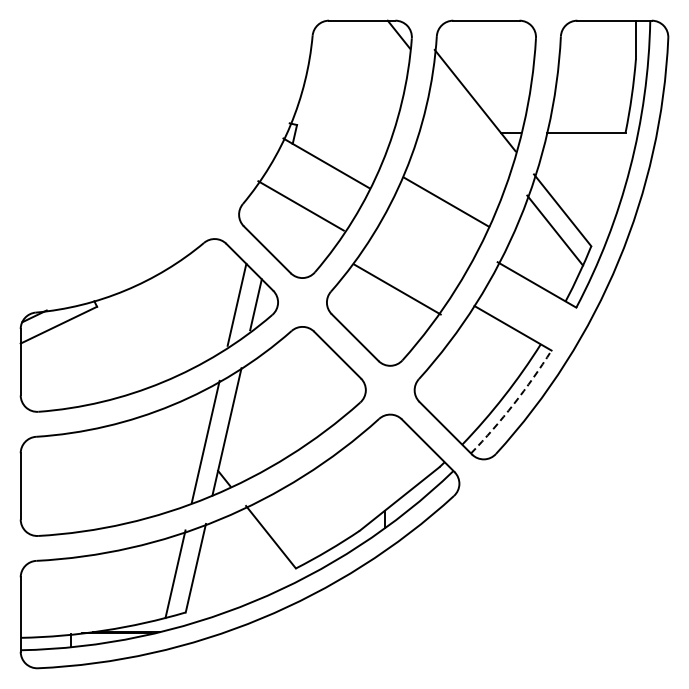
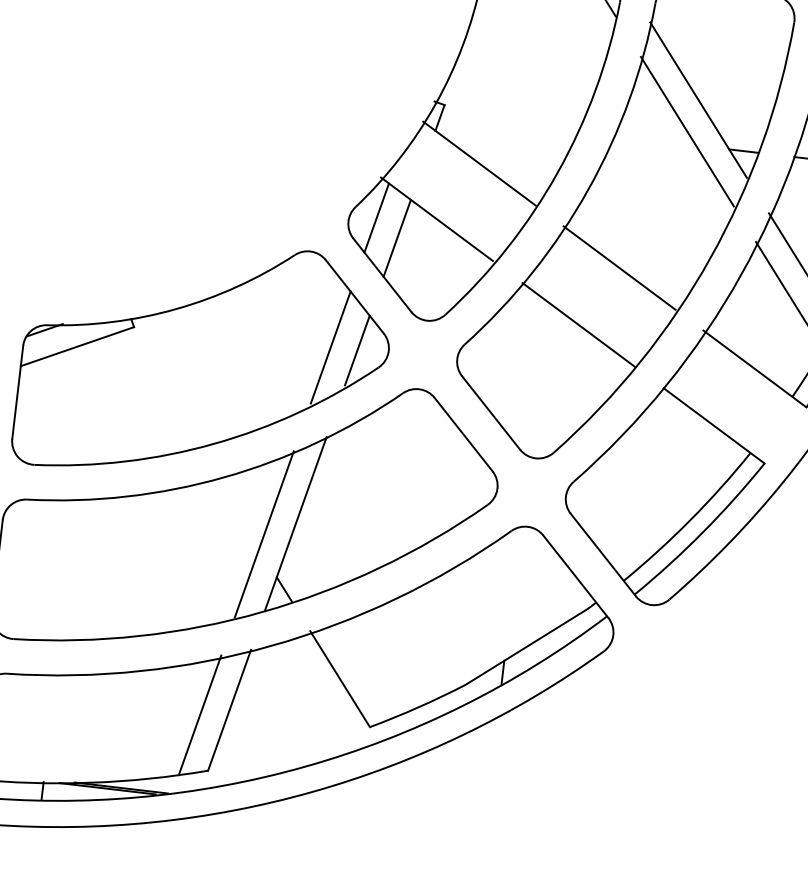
line: (469, 123) -> (686, 131), added
line: (446, 201) -> (619, 267), moved
line: (258, 209) -> (376, 217), added
line: (274, 222) -> (396, 238), added
line: (397, 289) -> (578, 324), moved
arc: (513, 404) -> (702, 532), dashed -> solid

